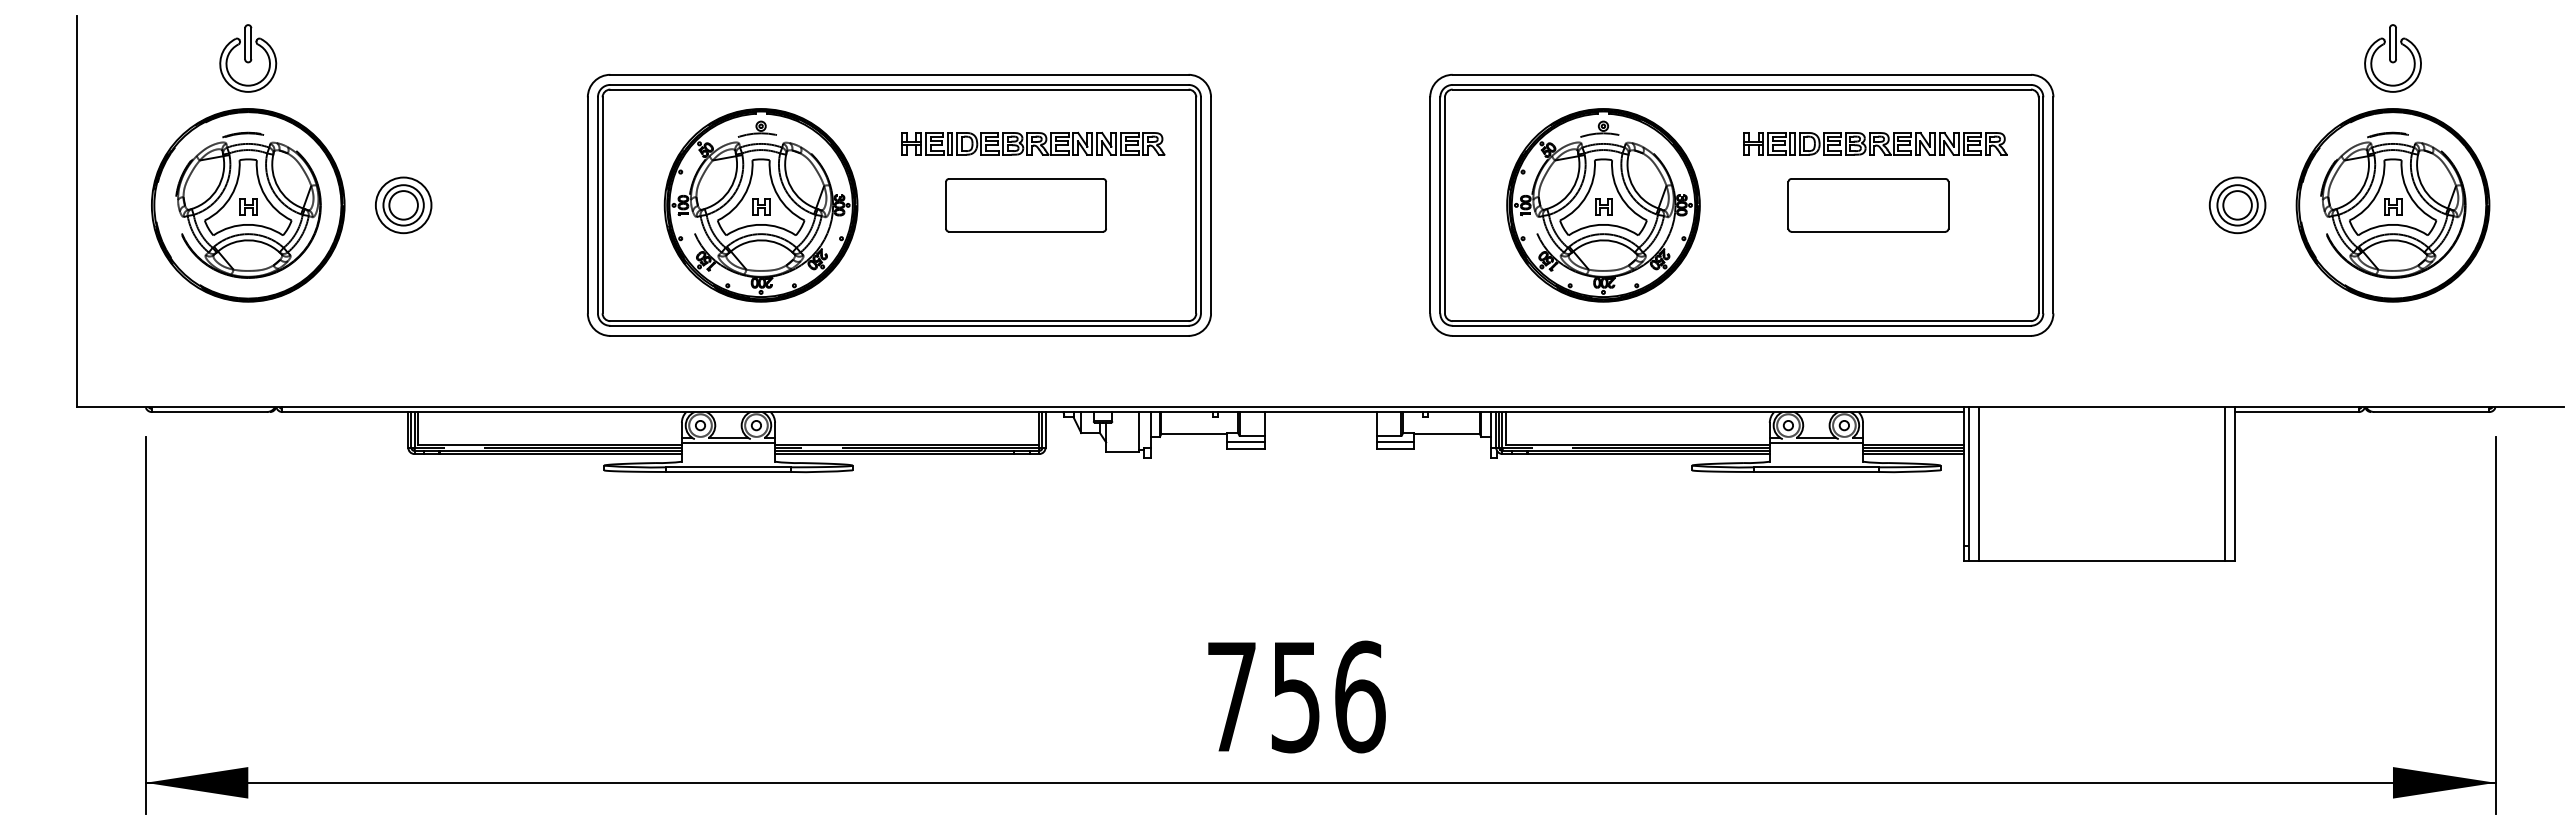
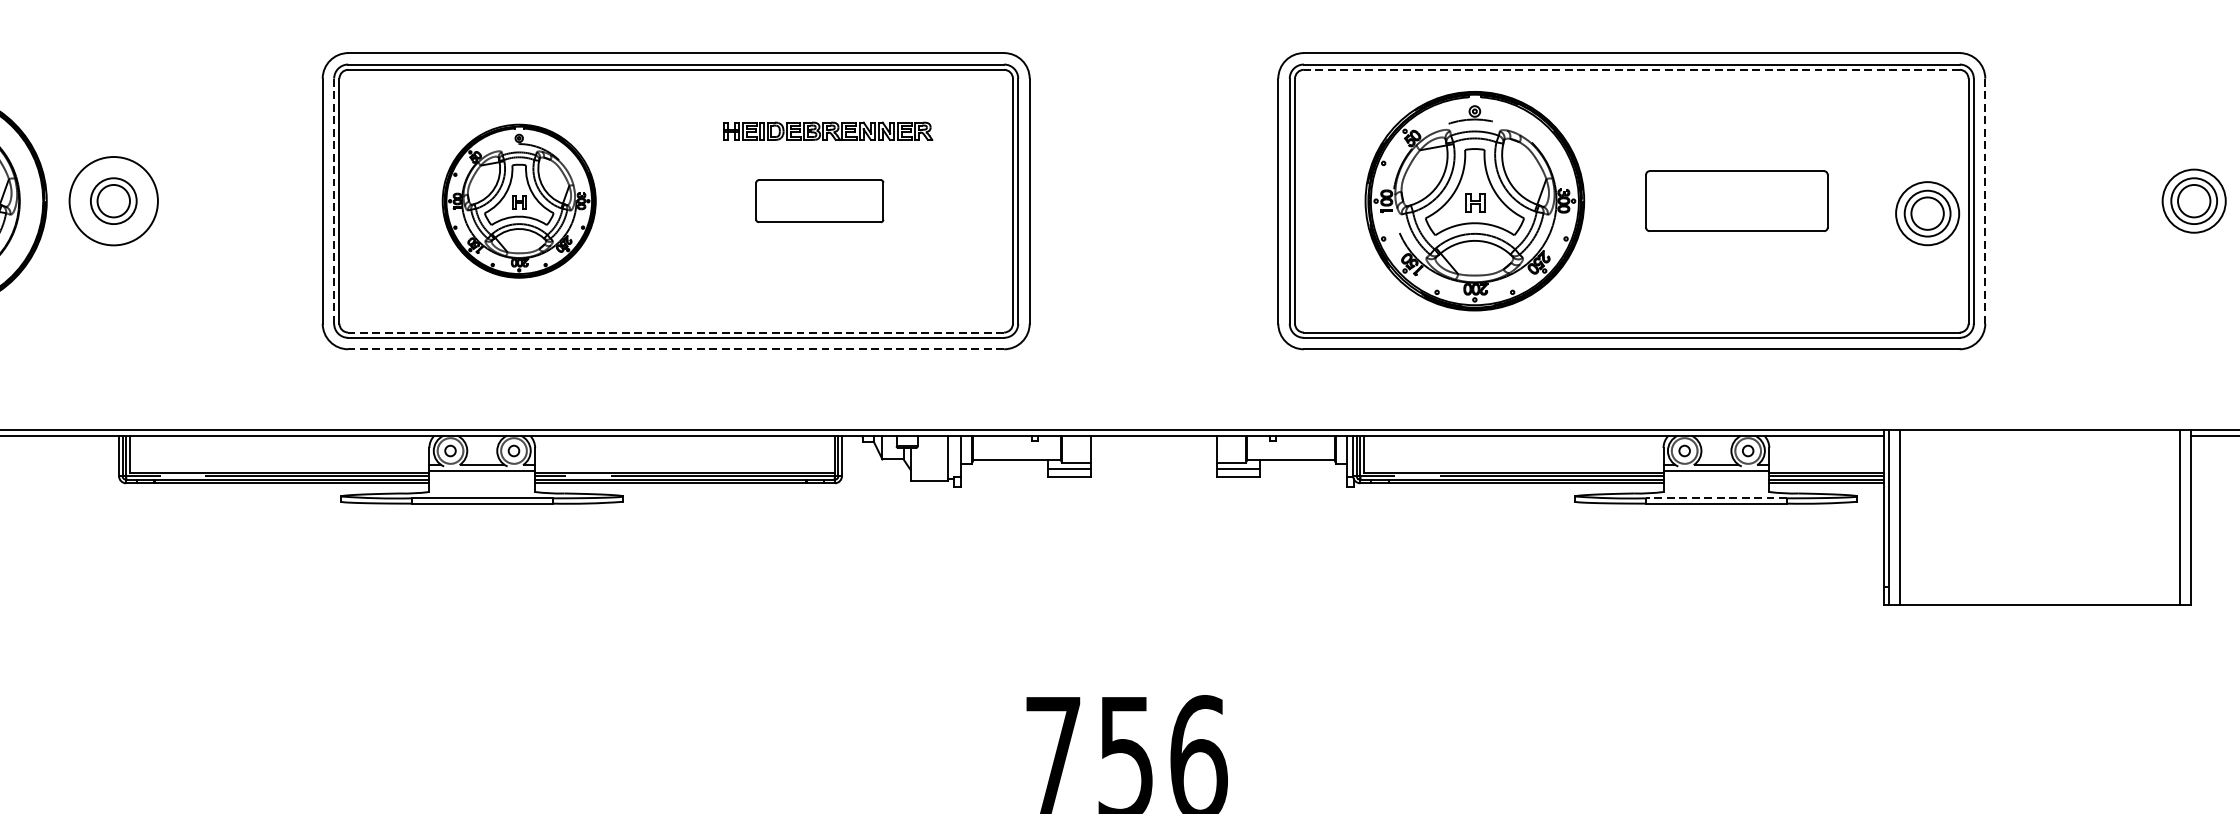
line: (1741, 89) -> (1631, 69), solid -> dashed
part: (1033, 143) -> (828, 131), size x0.7
part: (1875, 143) -> (1783, 131), removed
line: (597, 204) -> (333, 200), solid -> dashed
circle: (403, 205) -> (113, 201), size x1.4
part: (760, 205) -> (518, 201), size x0.7
part: (1025, 205) -> (819, 201), size x0.7
part: (1868, 205) -> (1736, 201), moved
line: (2053, 205) -> (1985, 201), solid -> dashed
part: (2002, 216) -> (1927, 213), added
line: (898, 321) -> (675, 332), solid -> dashed
line: (898, 335) -> (675, 348), solid -> dashed
line: (1815, 467) -> (1715, 498), solid -> dashed

